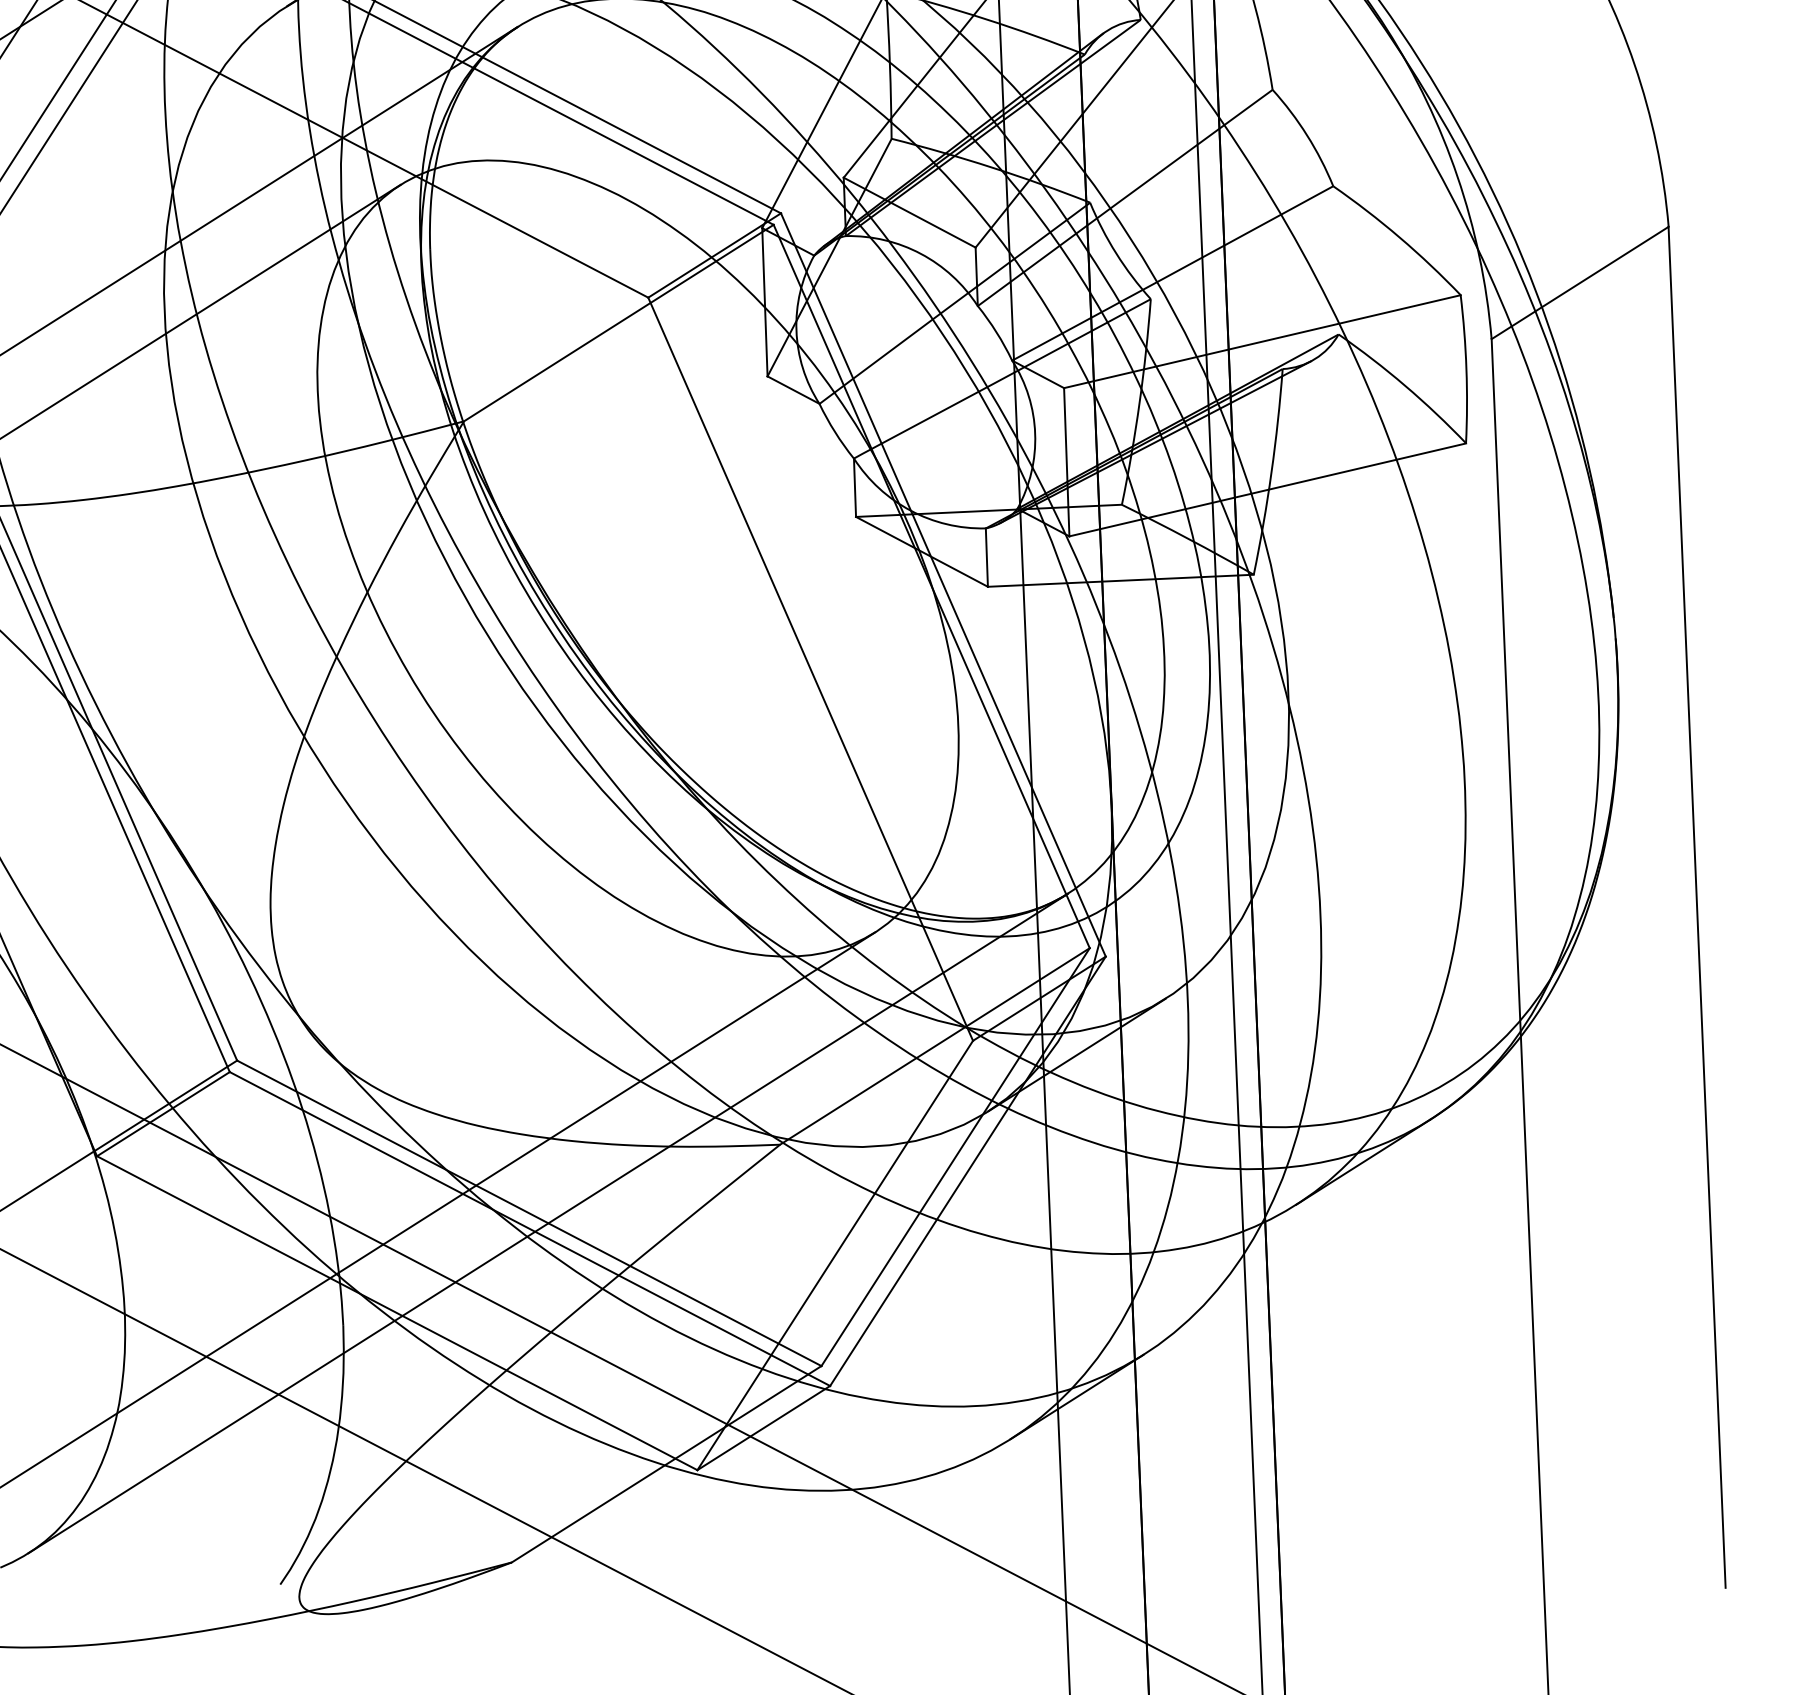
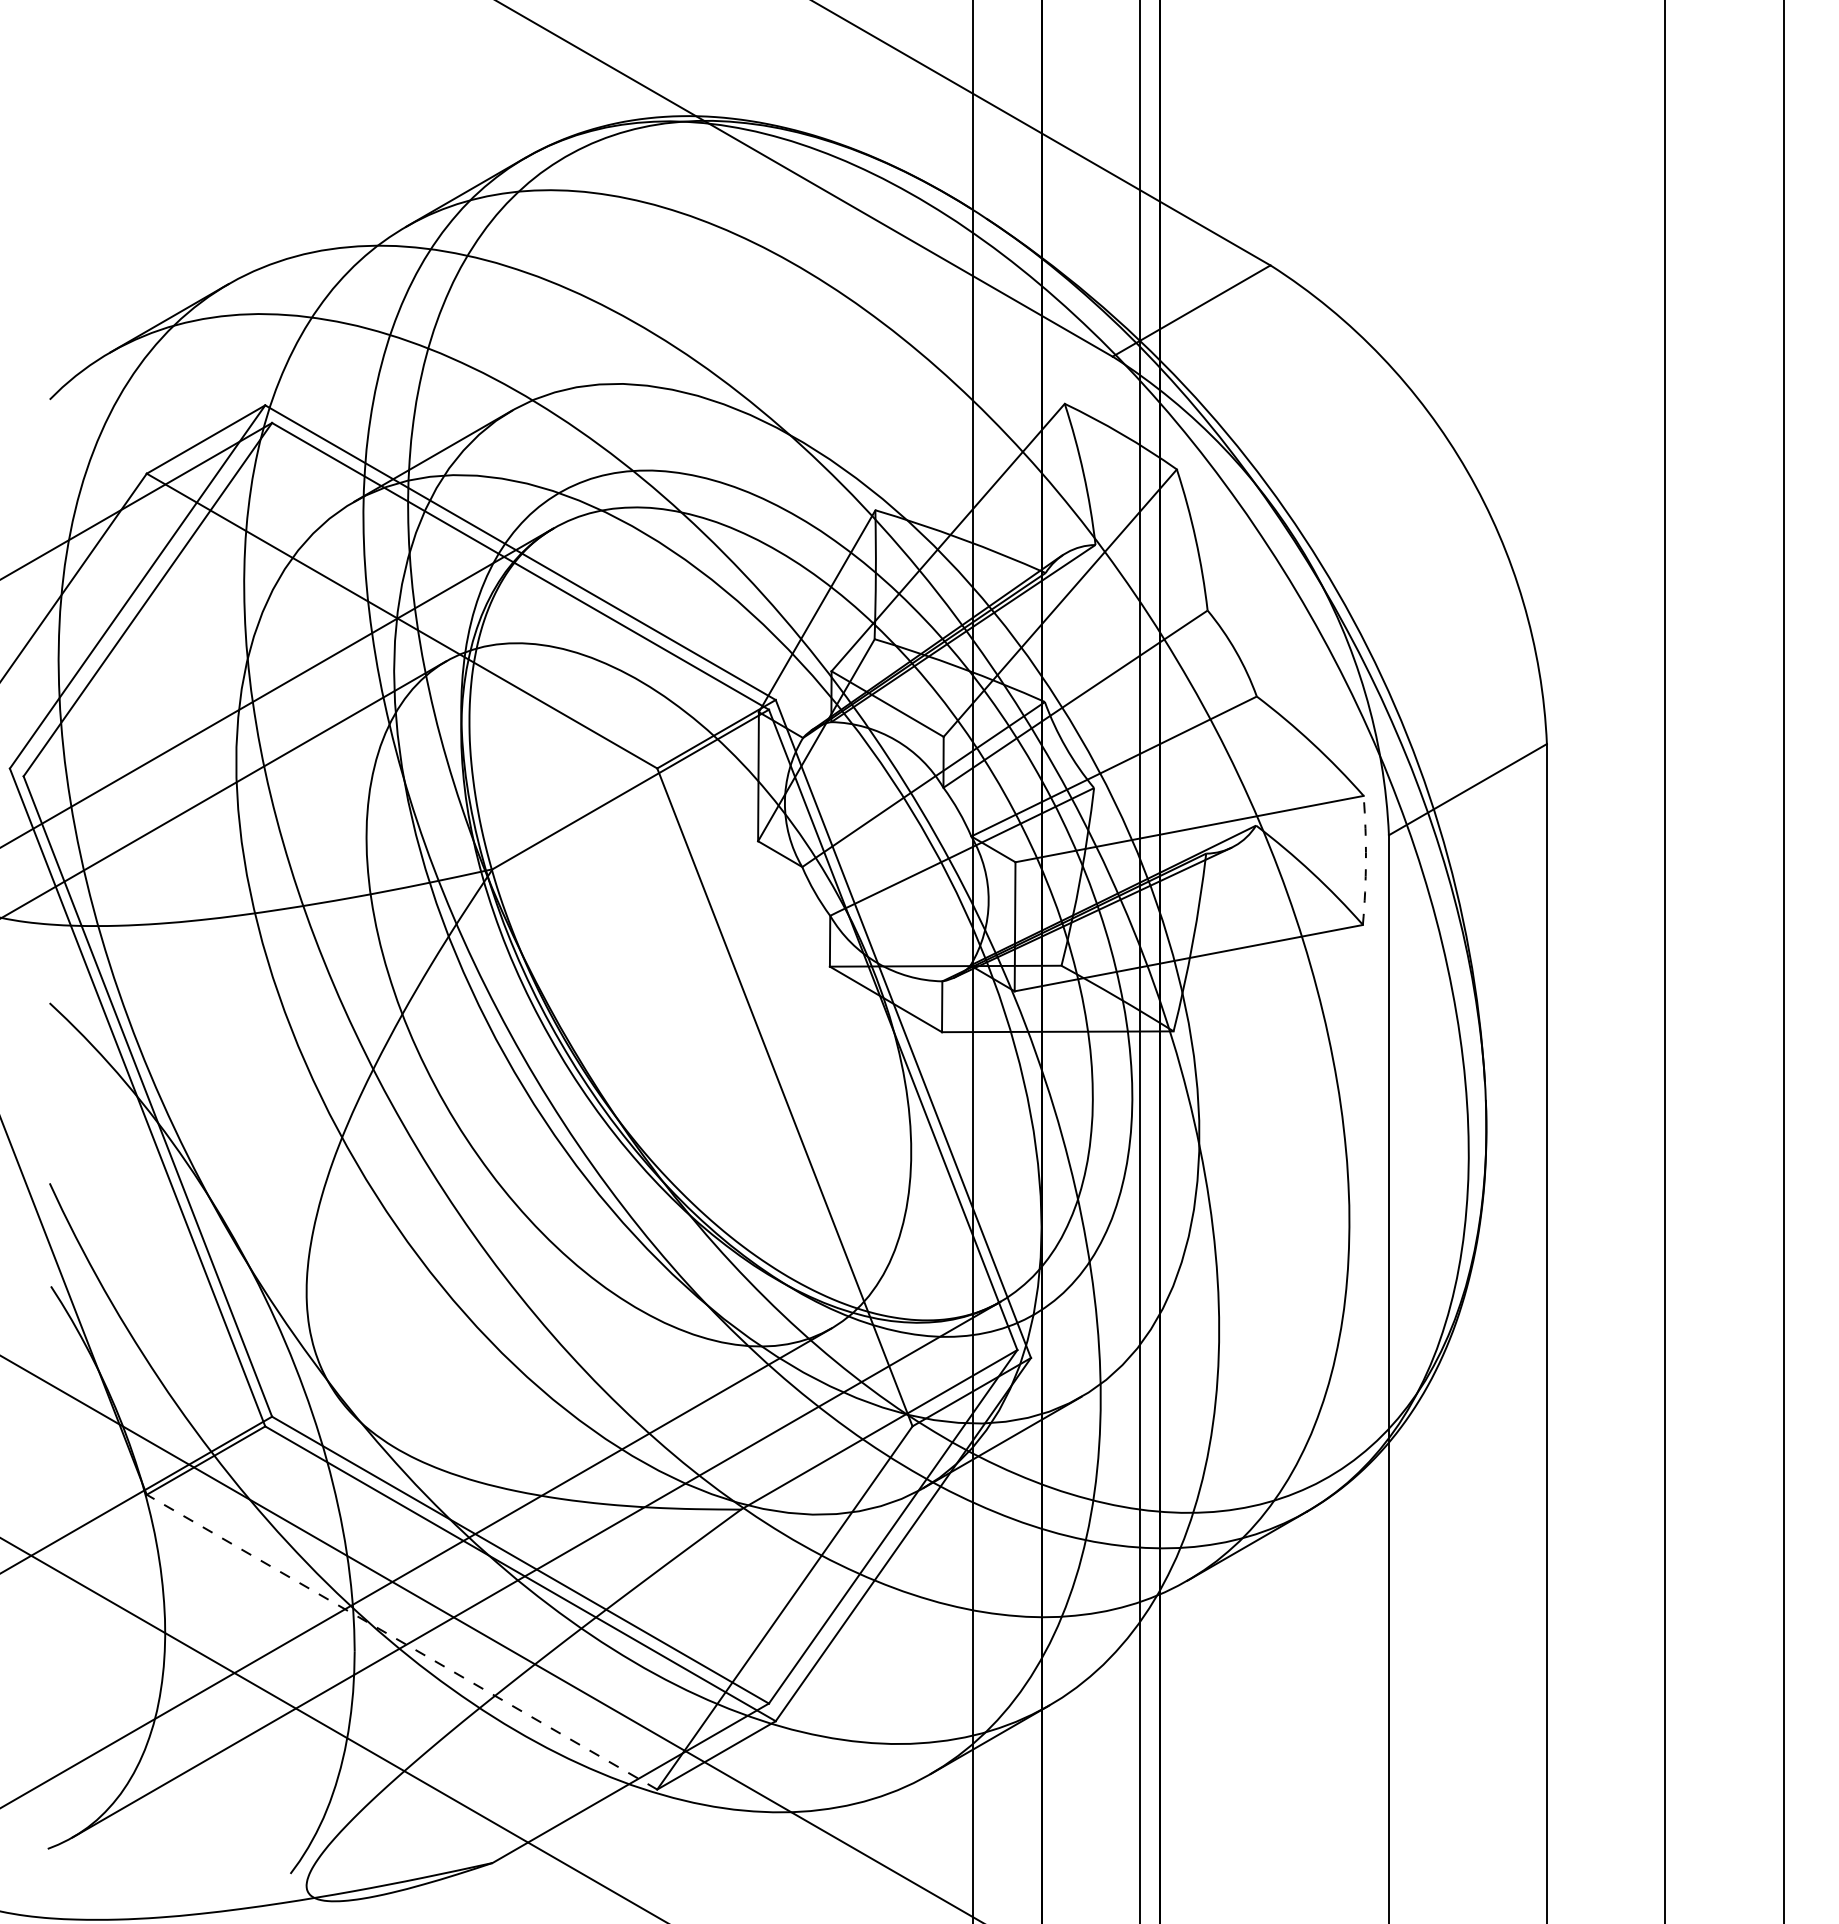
arc: (1465, 369) -> (1365, 860), solid -> dashed
line: (397, 1313) -> (402, 1642), solid -> dashed

